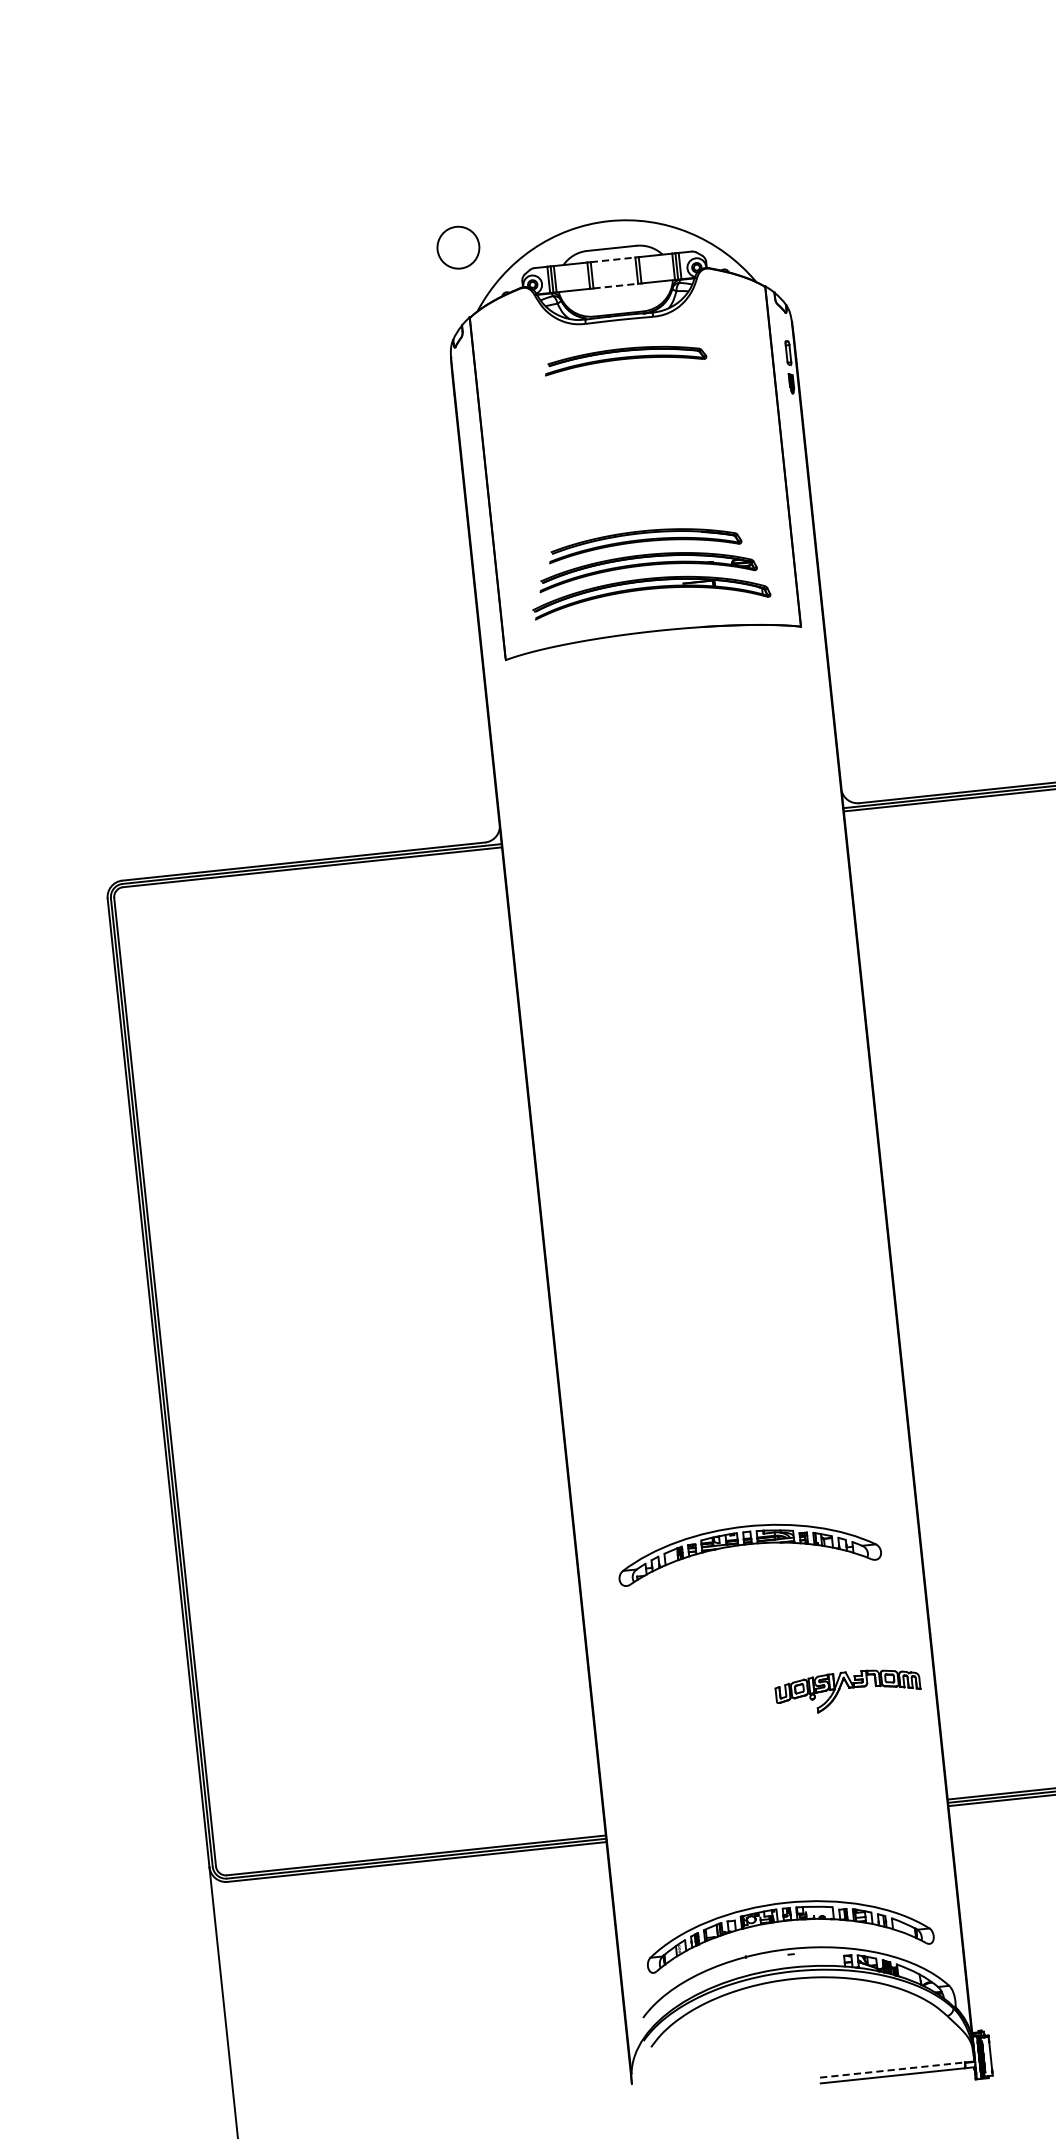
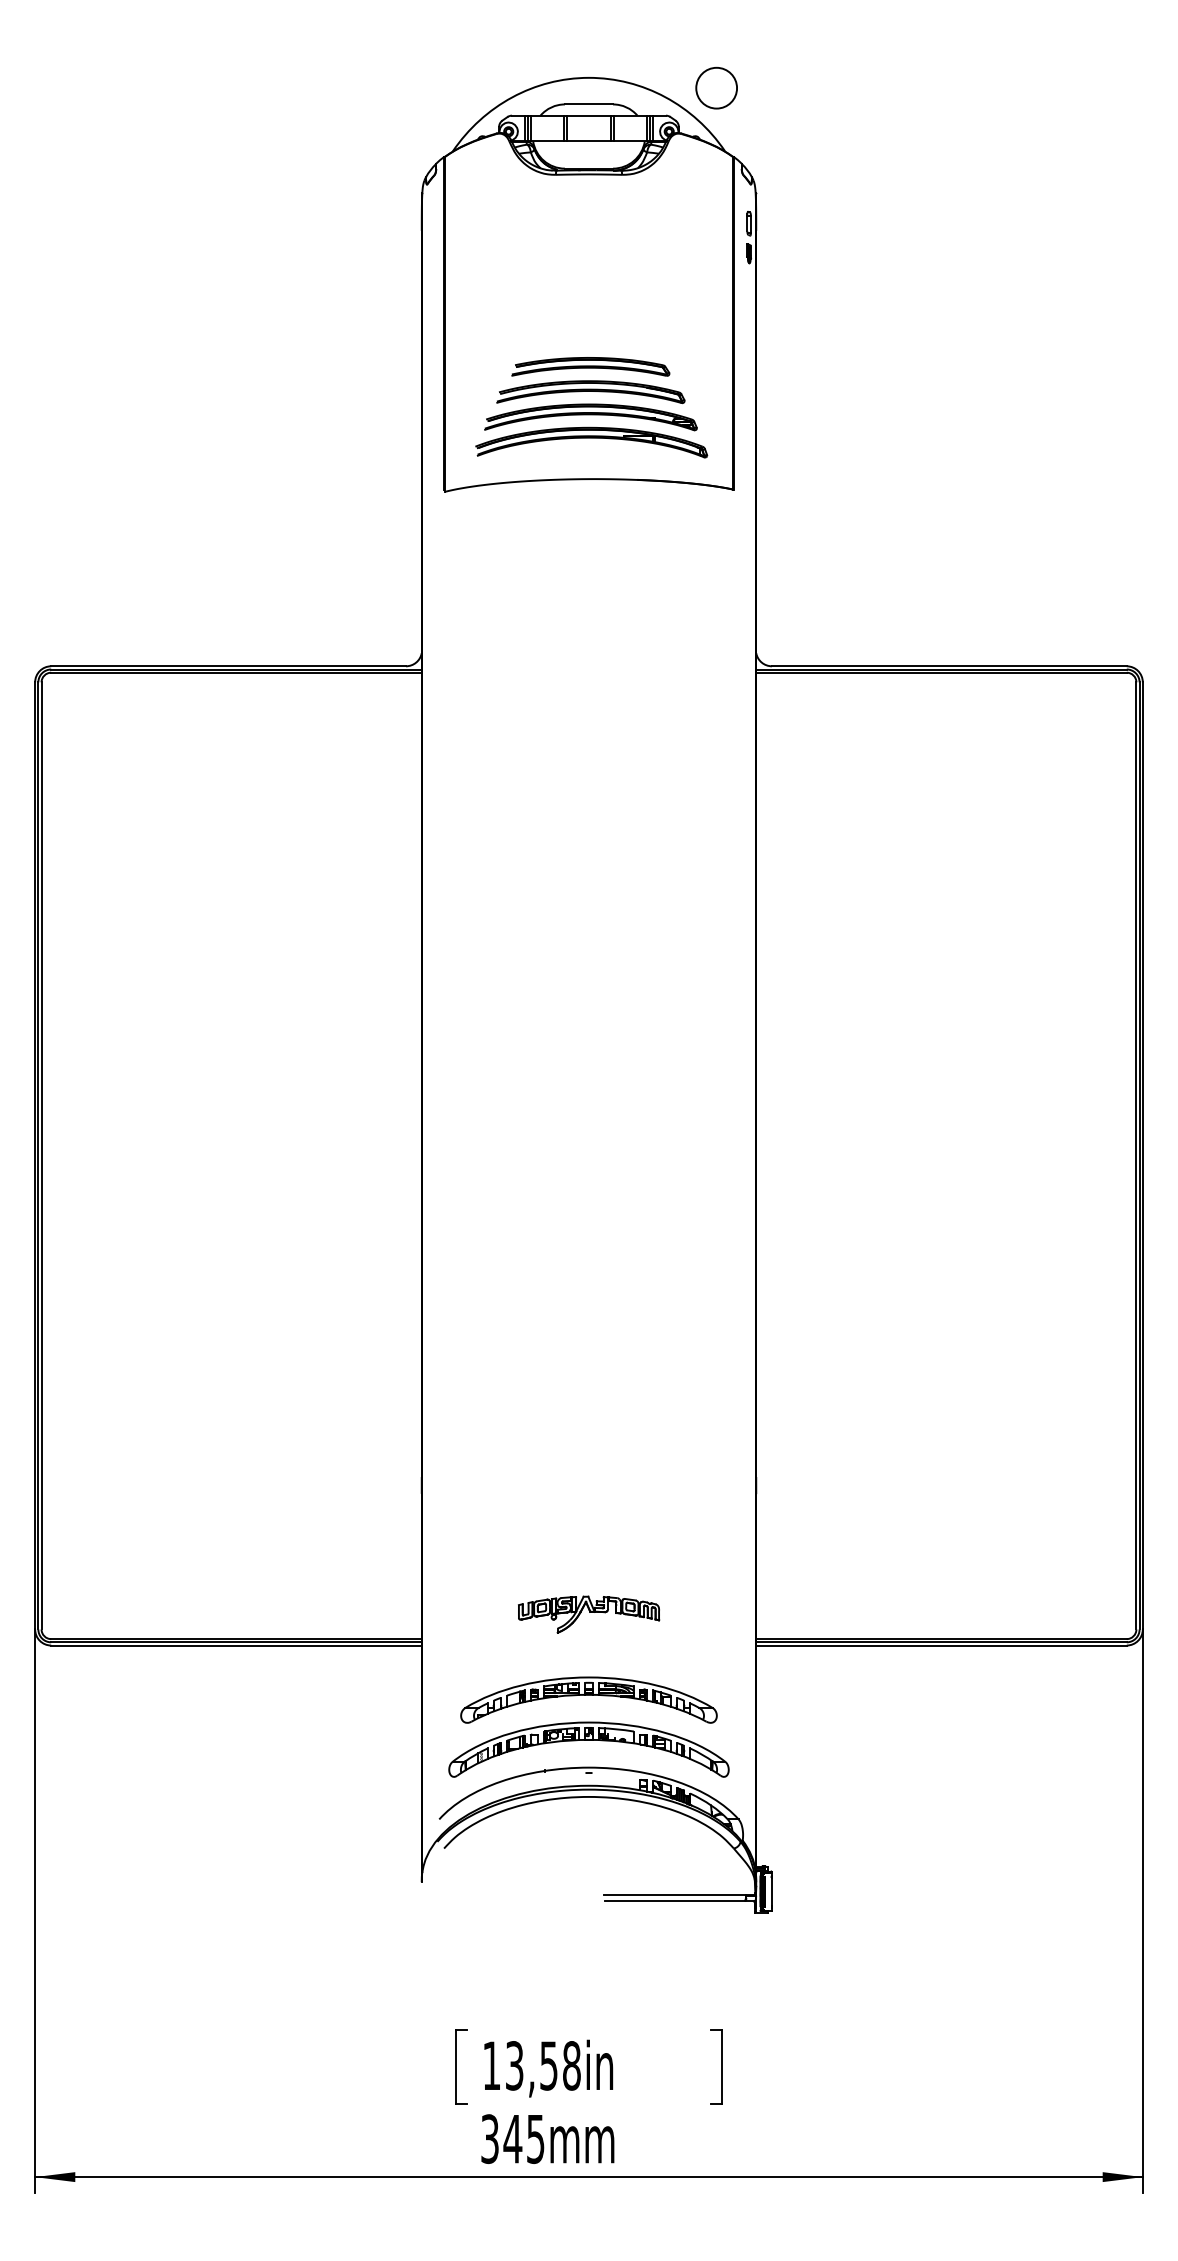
circle: (458, 247) -> (716, 87), moved
line: (613, 259) -> (589, 115), dashed -> solid
line: (616, 286) -> (589, 141), dashed -> solid
part: (624, 357) -> (590, 366), moved
part: (748, 1549) -> (588, 1699), moved
part: (848, 1690) -> (589, 1614), moved
line: (892, 2070) -> (675, 1895), dashed -> solid

